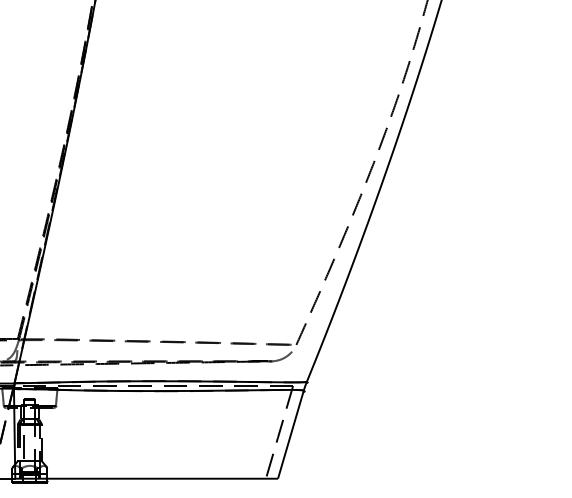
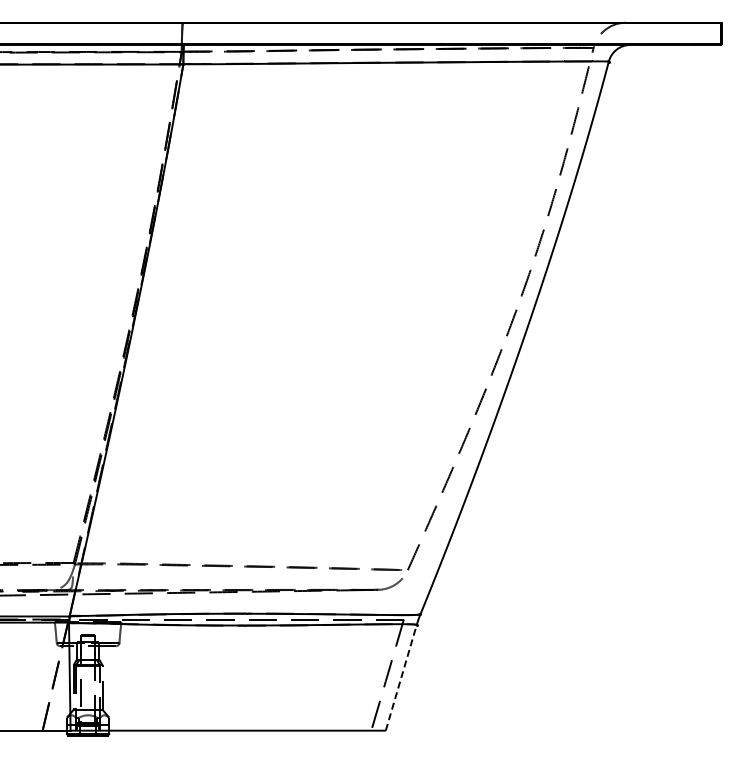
line: (291, 434) -> (401, 677), solid -> dashed

